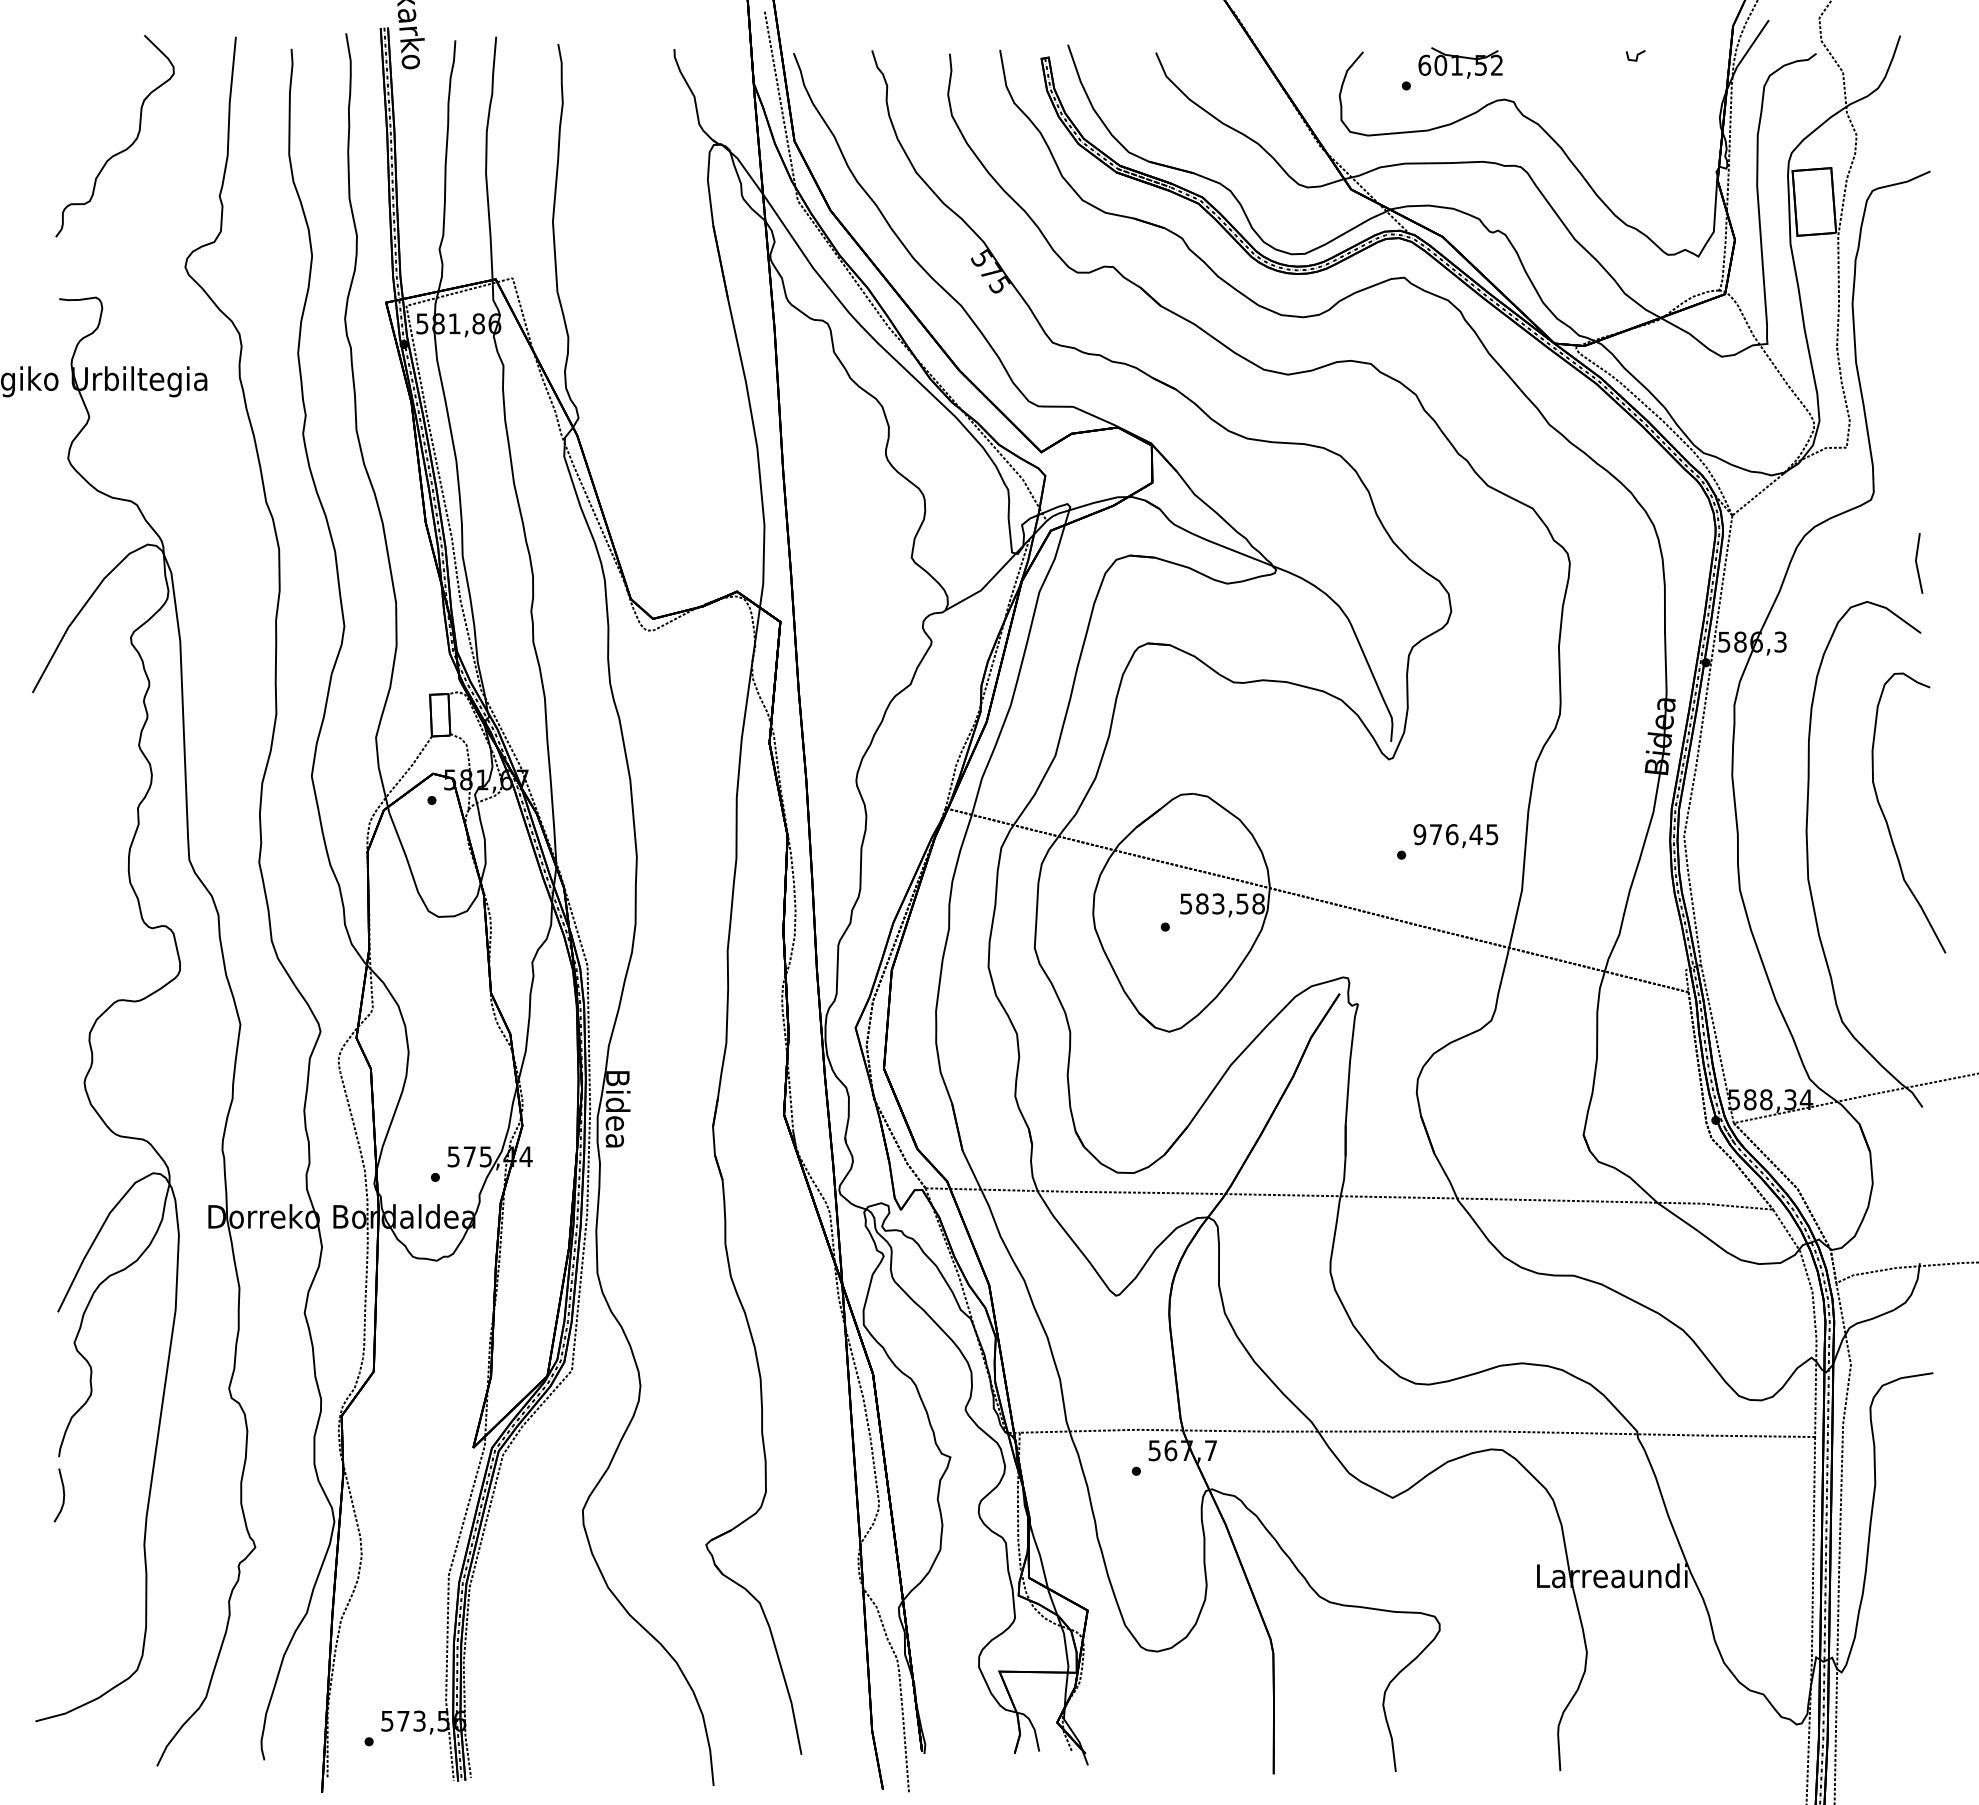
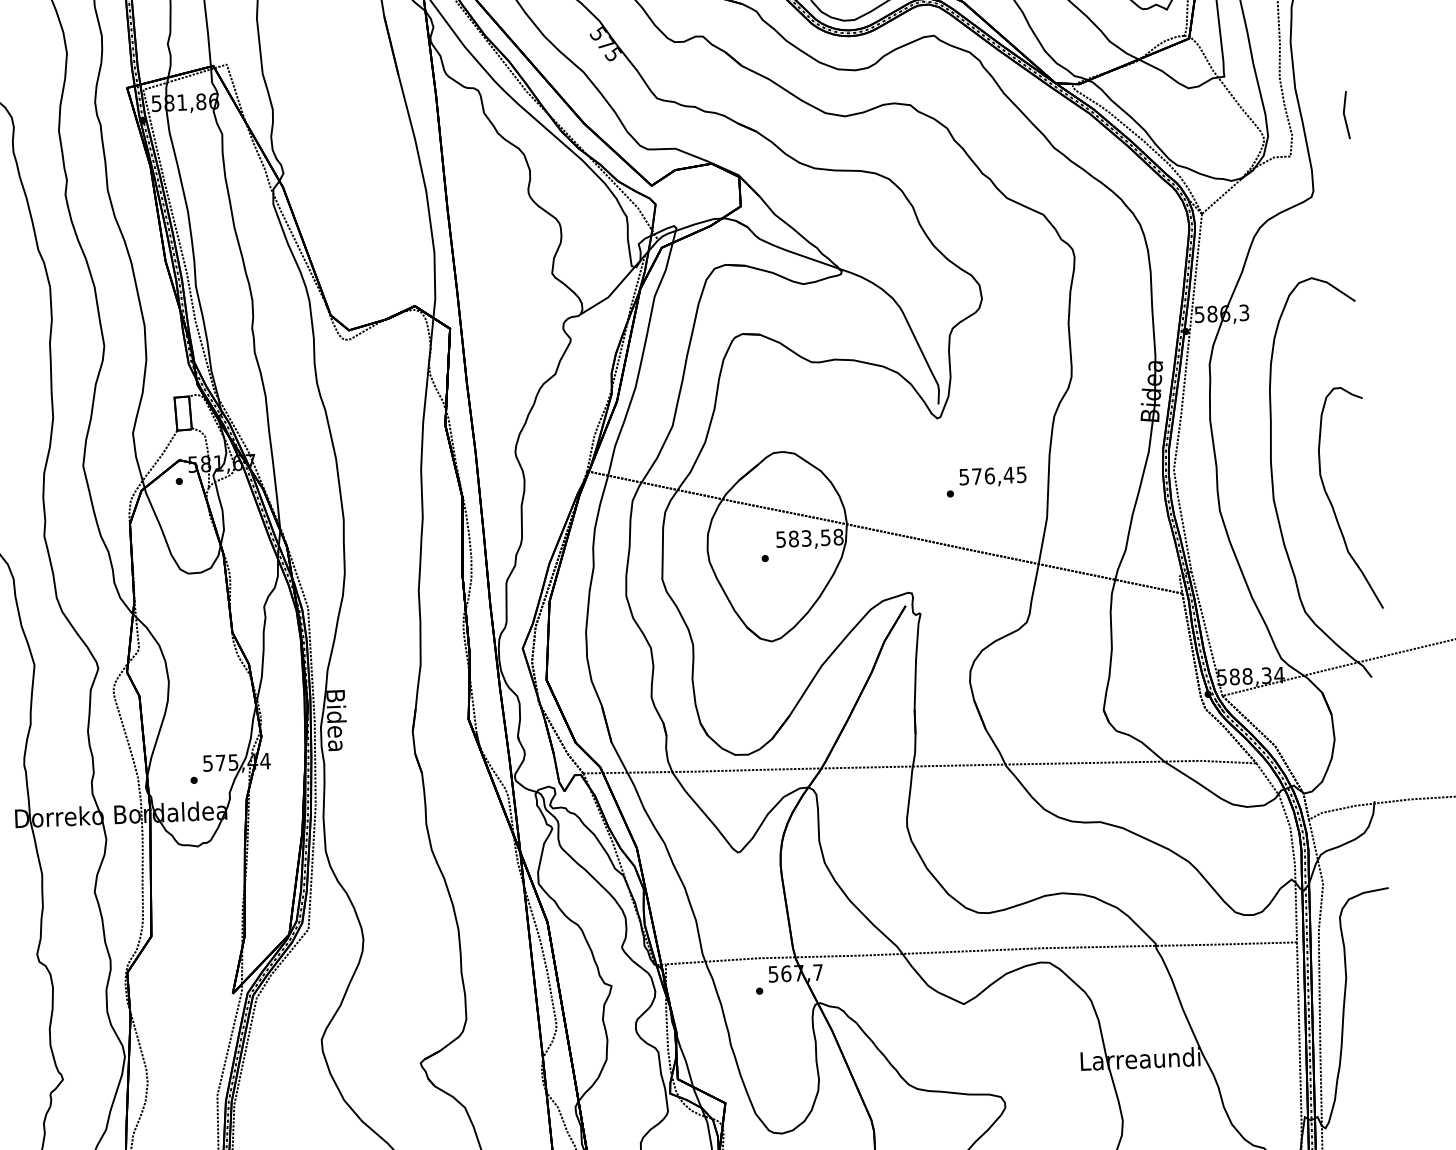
line: (1917, 563) -> (1345, 115), moved
curve: (1886, 818) -> (1332, 503), moved
text: (1419, 834) -> (963, 476), 976,45 -> 576,45

